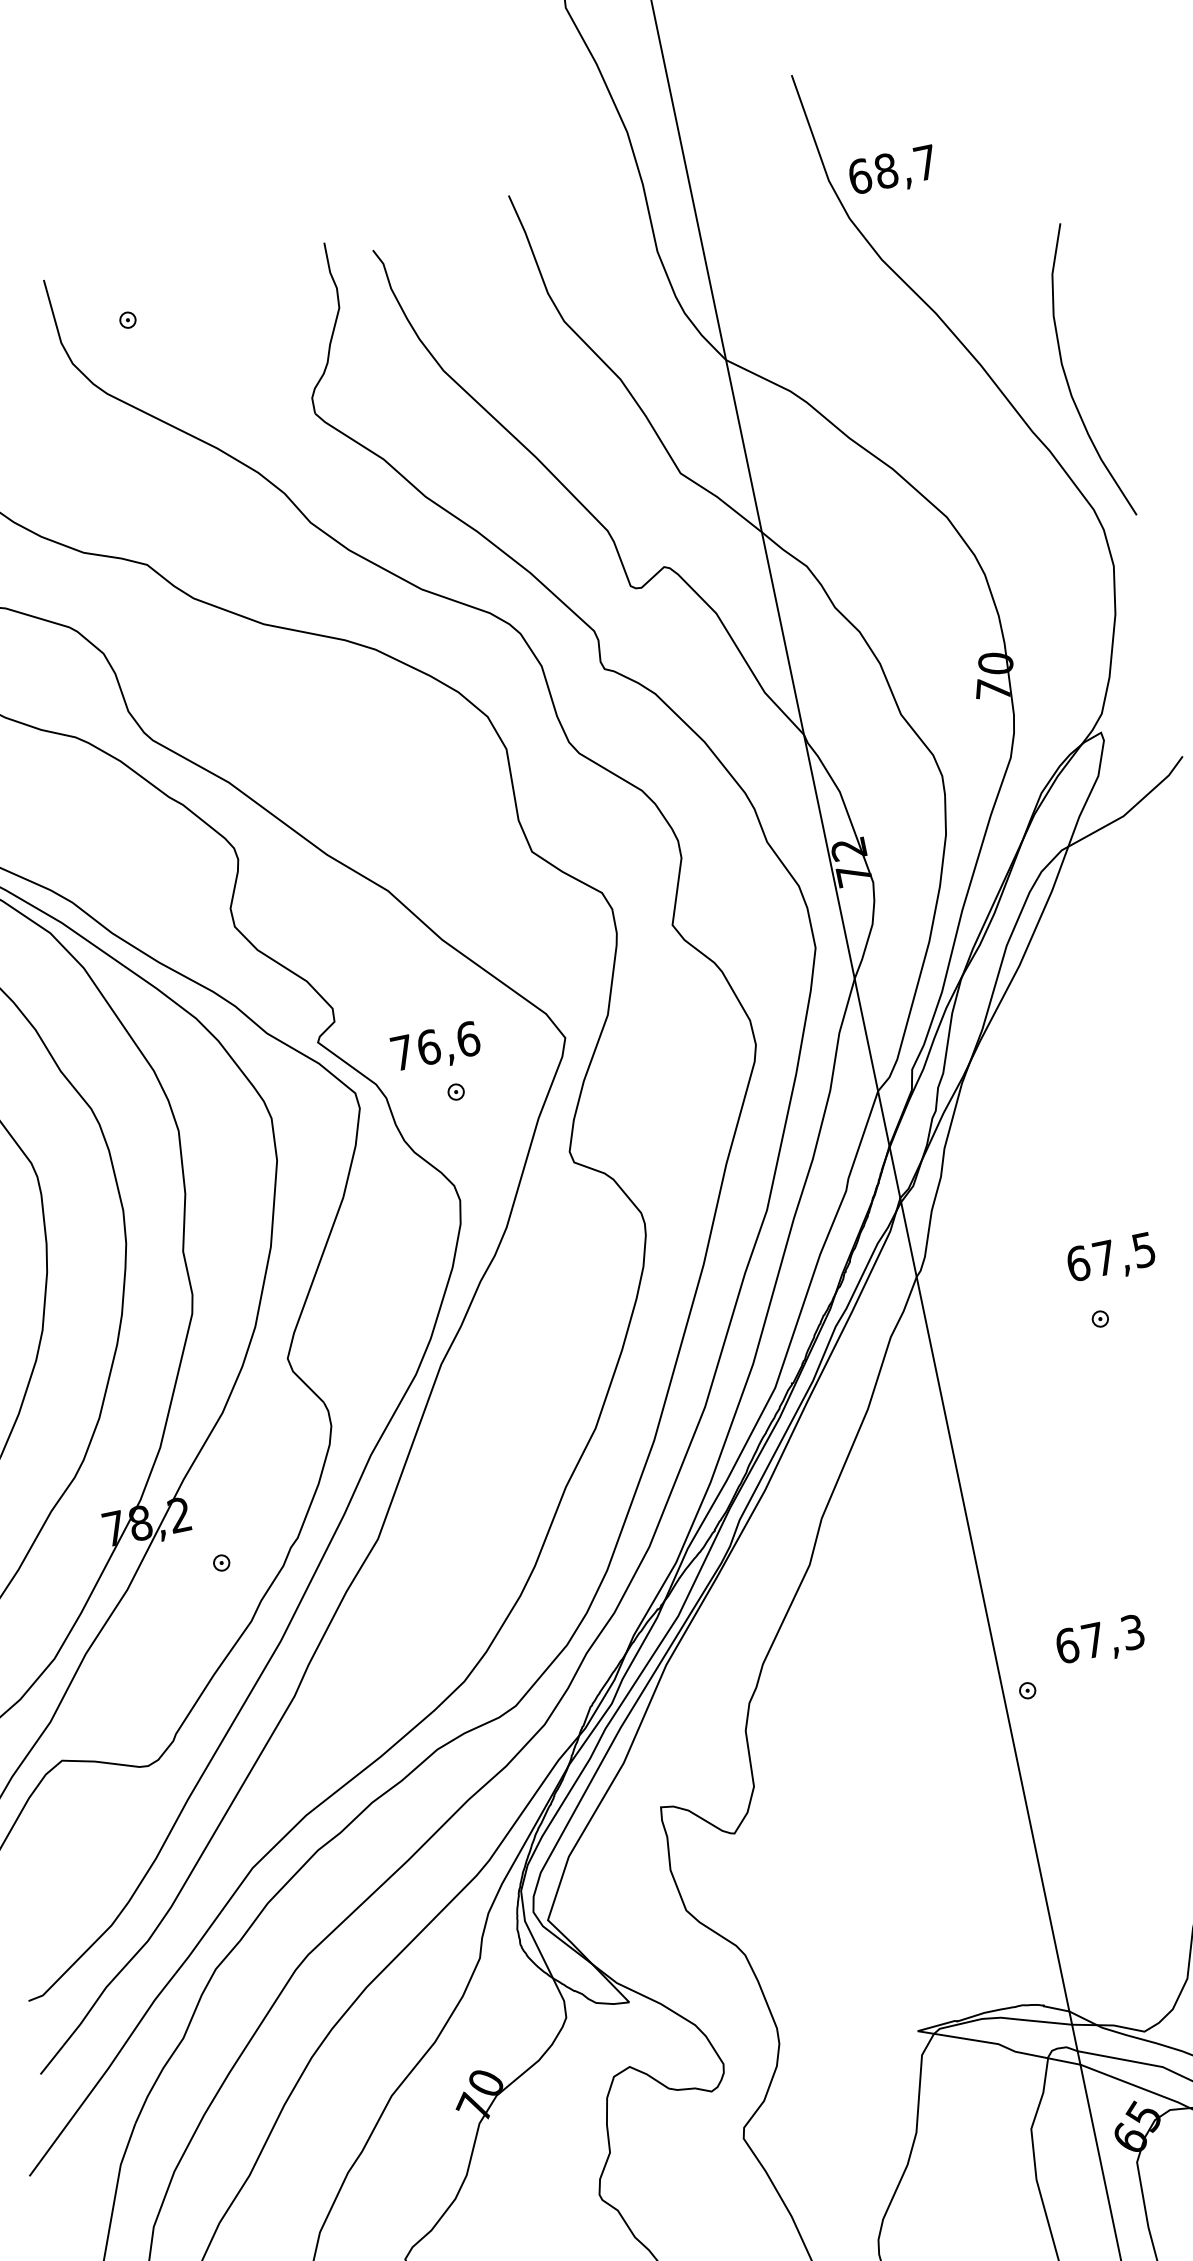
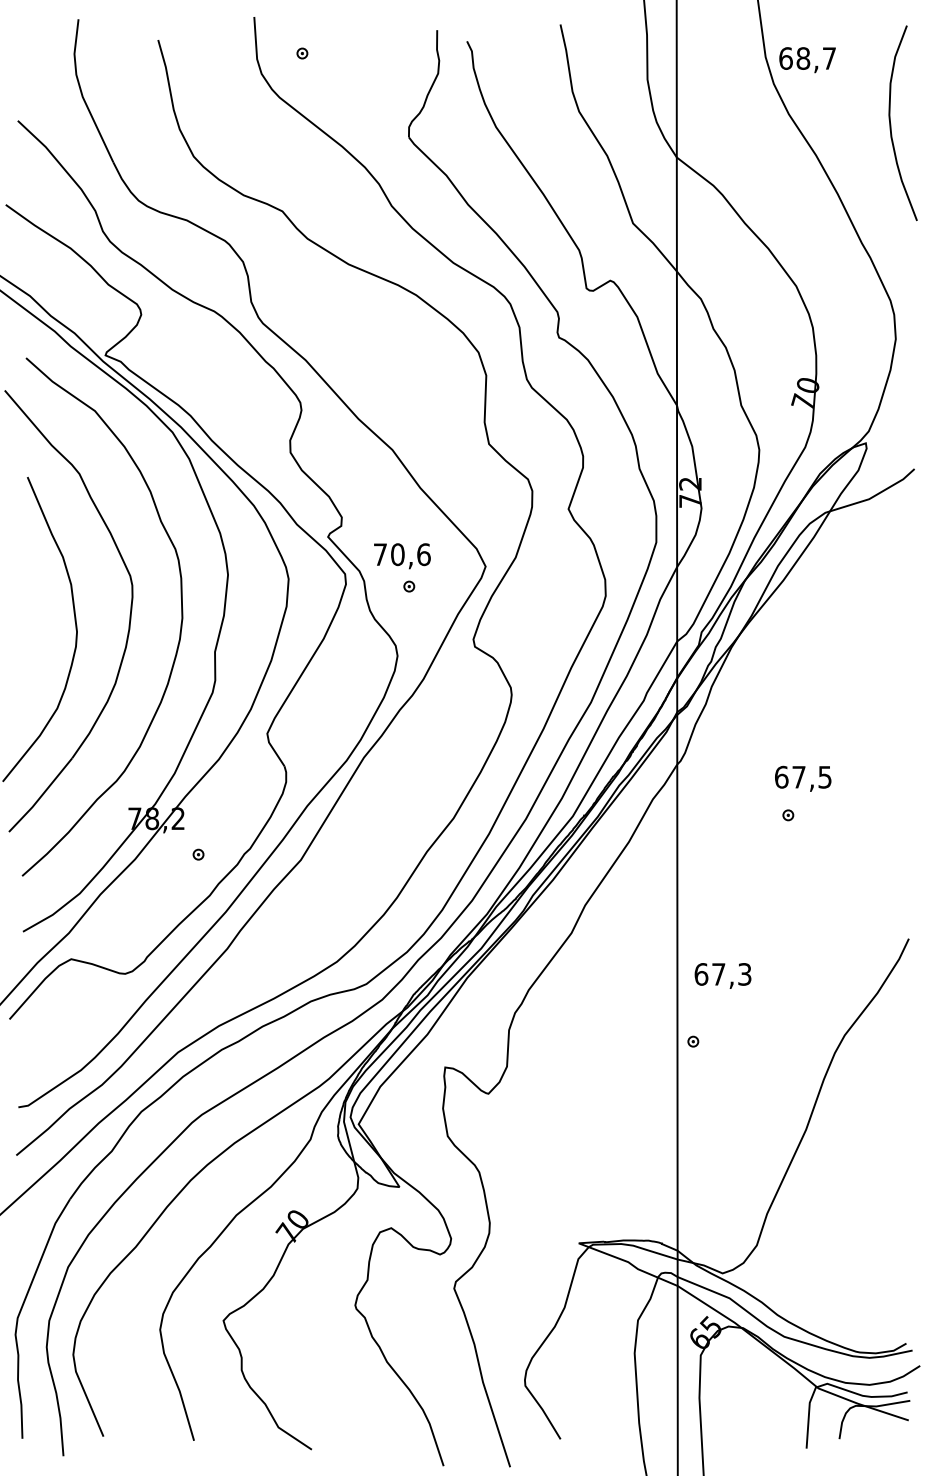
curve: (1067, 376) -> (891, 123), moved
text: (428, 1047) -> (397, 554), 76,6 -> 70,6
text: (1099, 1640) -> (722, 975), moved

